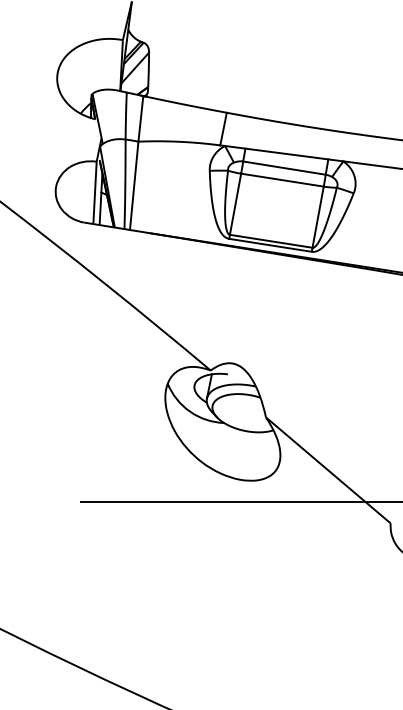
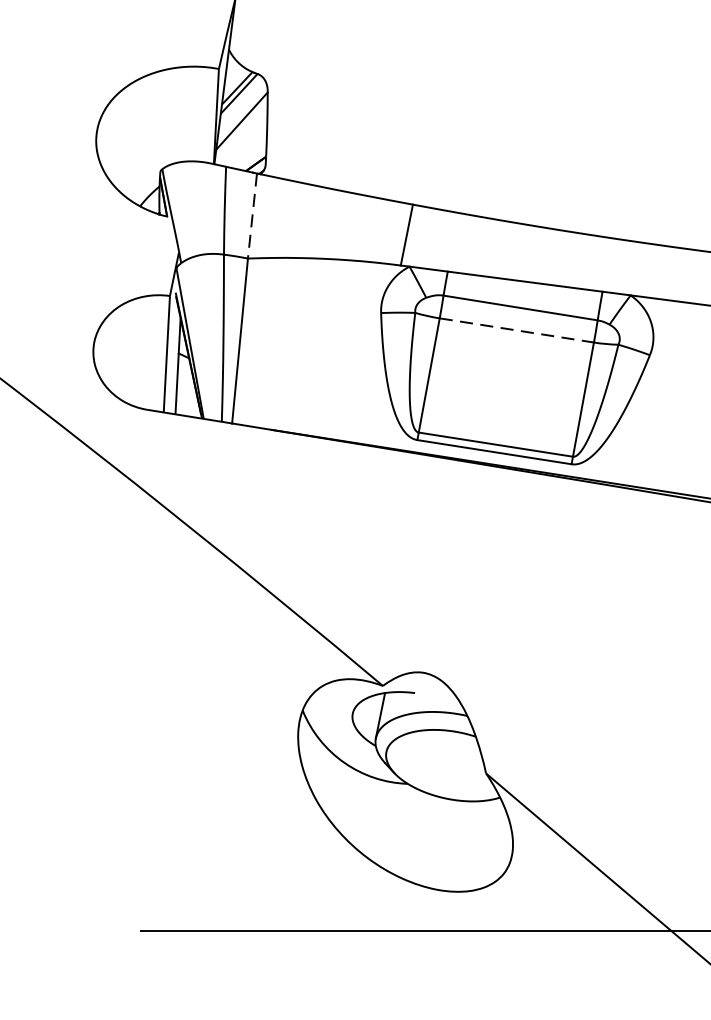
line: (140, 118) -> (251, 215), solid -> dashed
line: (282, 180) -> (516, 331), solid -> dashed

